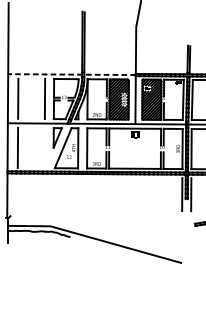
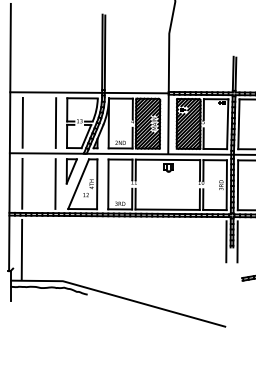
line: (71, 74) -> (89, 92), dashed -> solid
line: (44, 147) -> (55, 183), added
line: (17, 200) -> (21, 249), added

